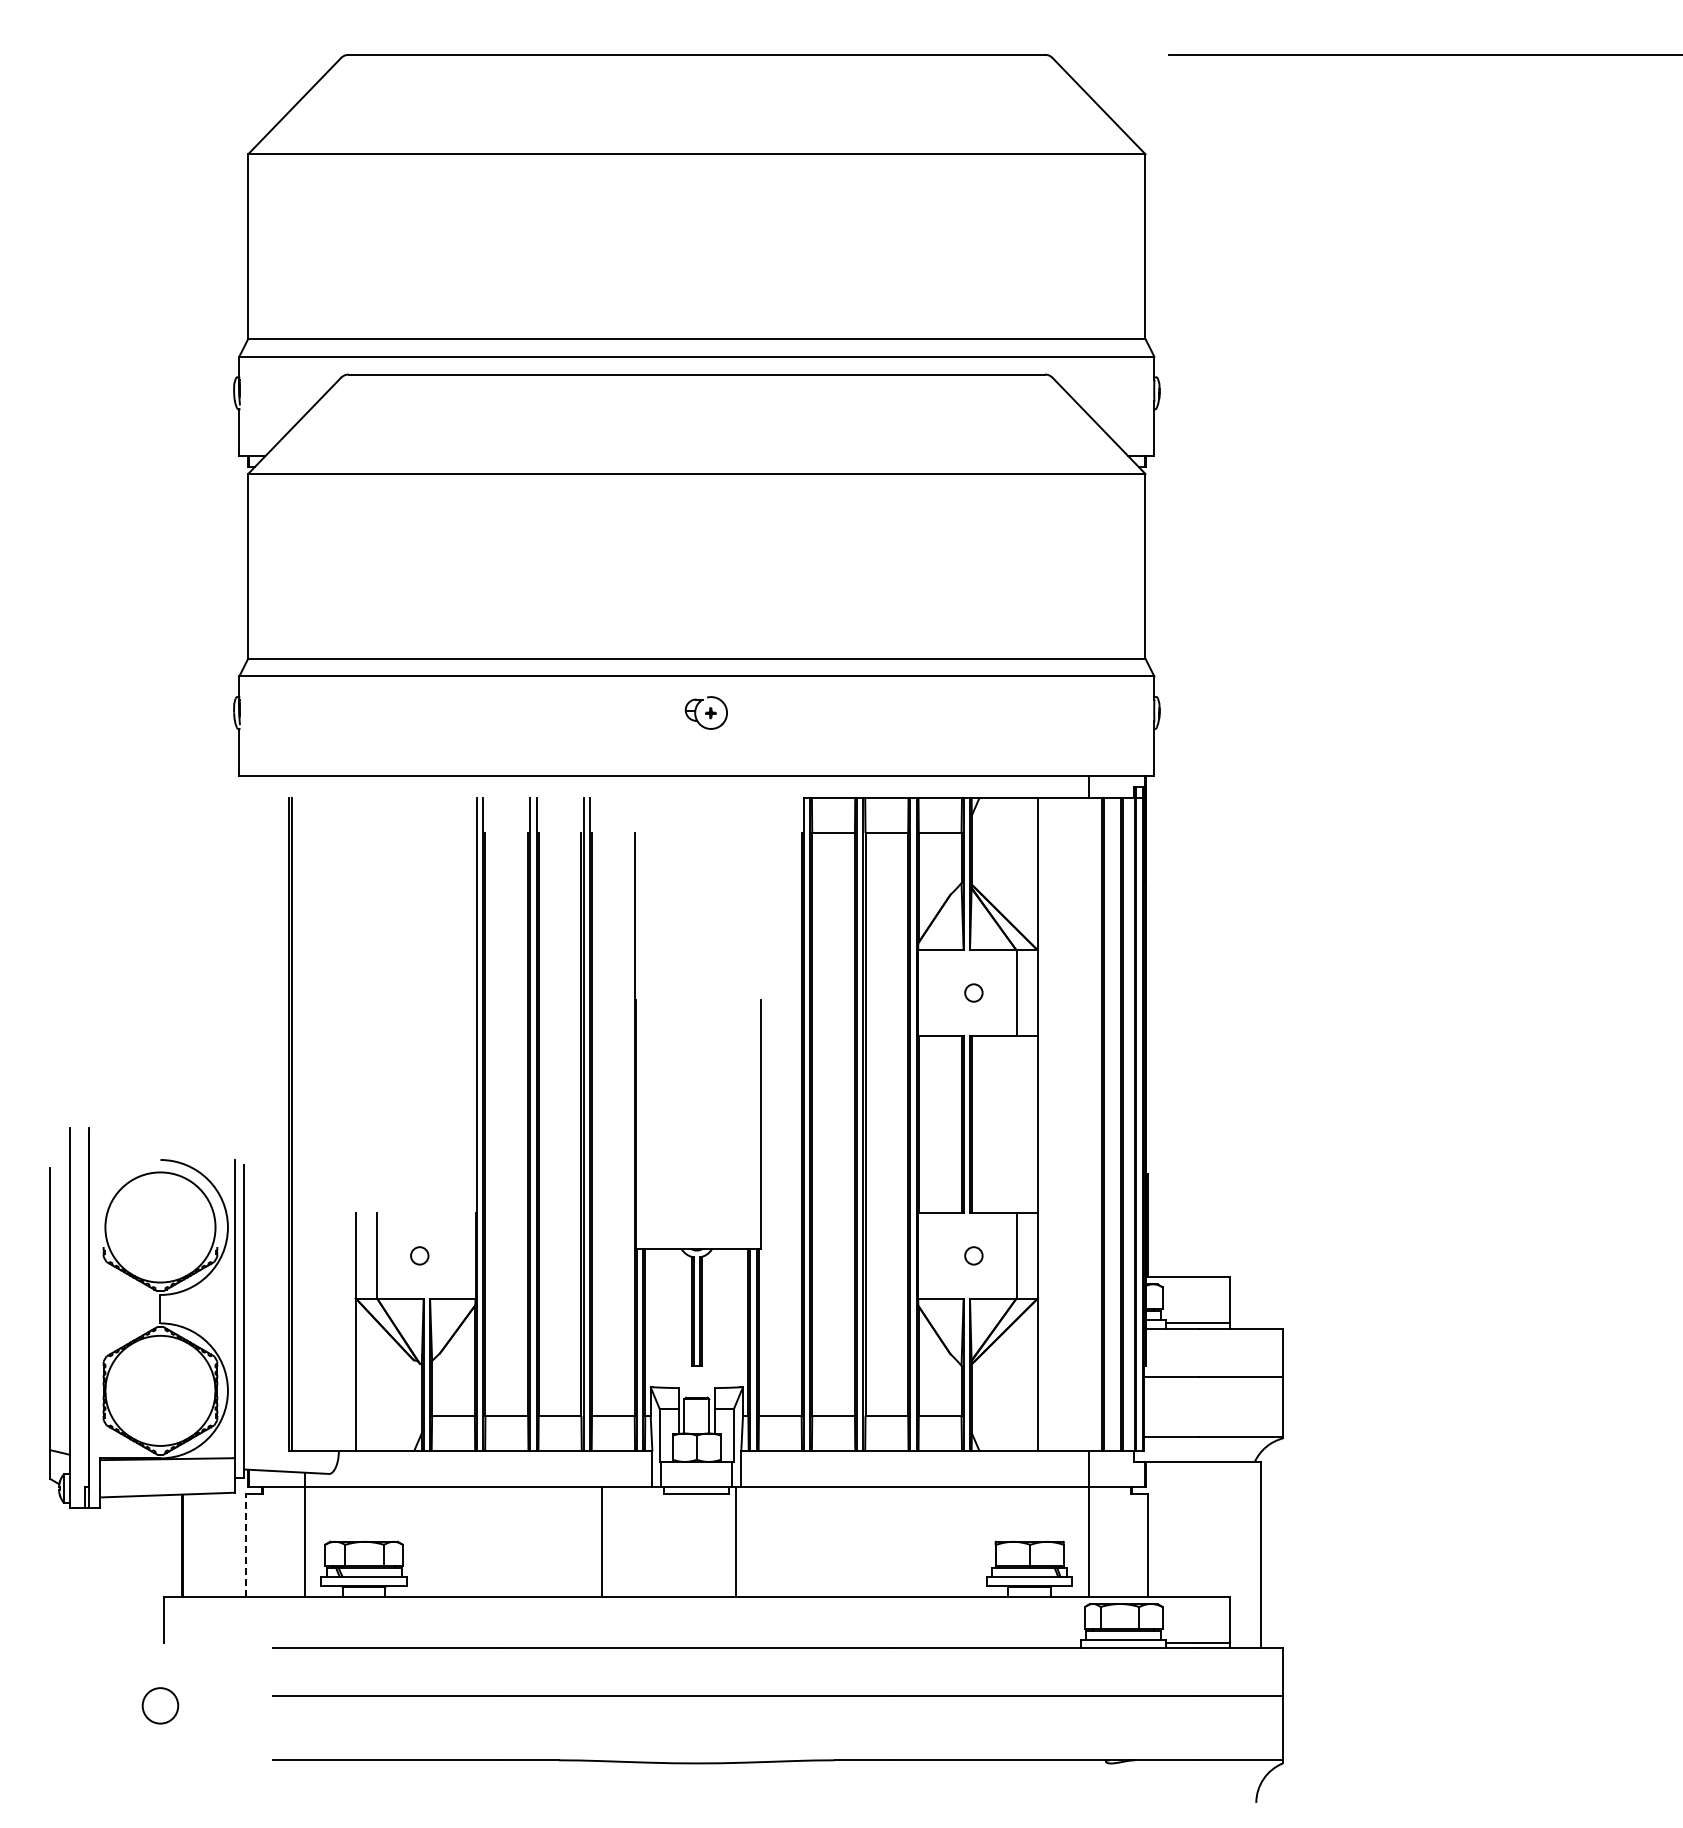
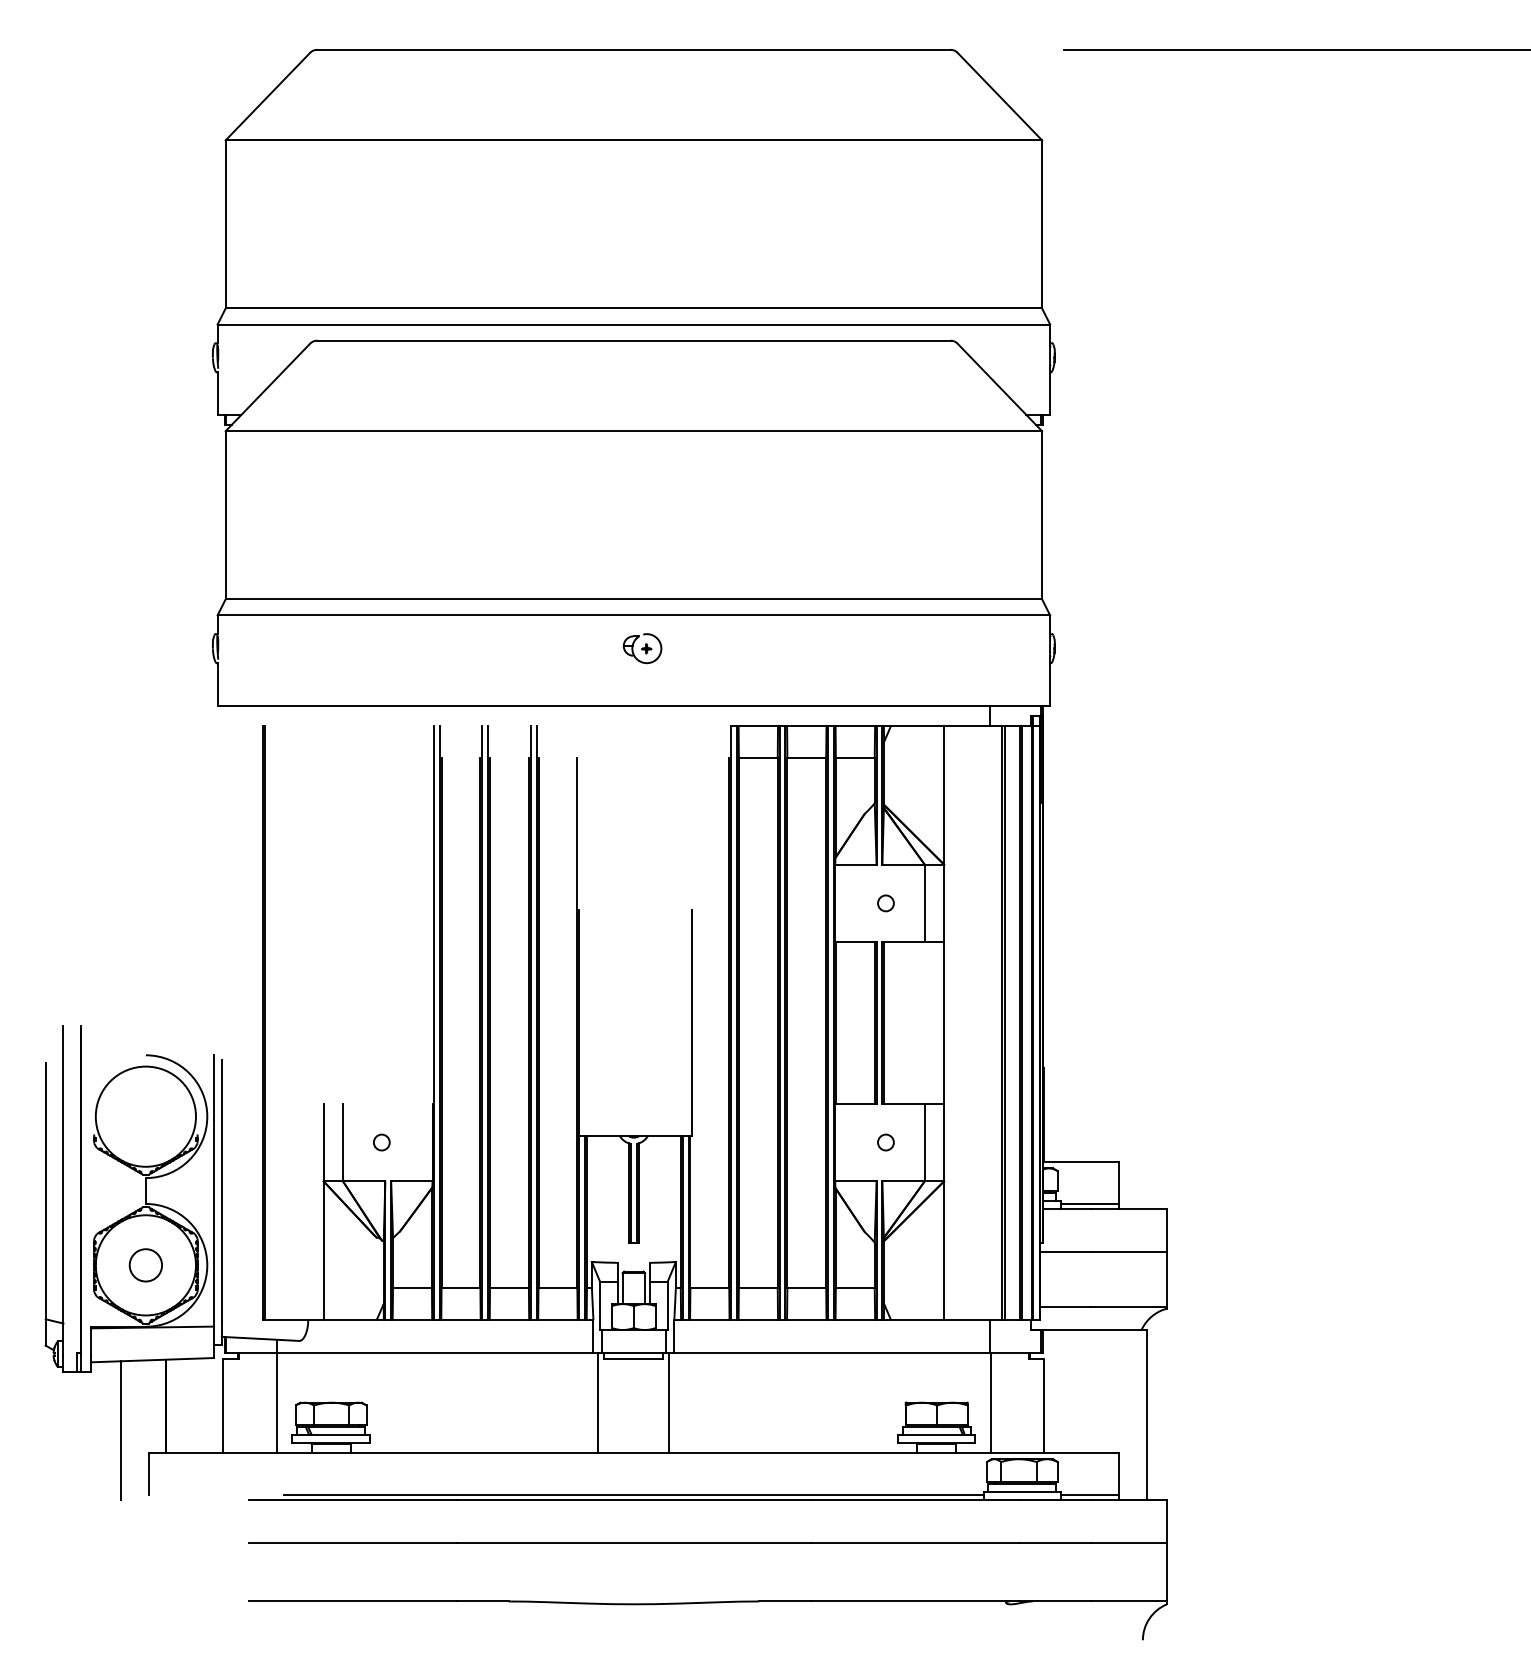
line: (601, 1541) -> (598, 1402), moved
line: (245, 1544) -> (223, 1405), dashed -> solid
line: (132, 1572) -> (120, 1430), added
line: (696, 1642) -> (633, 1494), added
circle: (160, 1705) -> (145, 1265), moved

